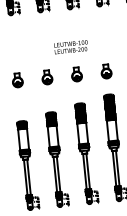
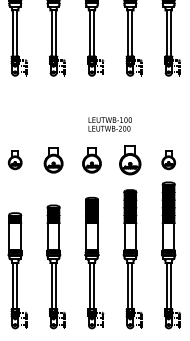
text: (70, 47) -> (109, 124), moved
part: (106, 71) -> (130, 160), size x1.6
part: (76, 74) -> (91, 160), size x1.4
part: (47, 77) -> (53, 160), size x1.4

